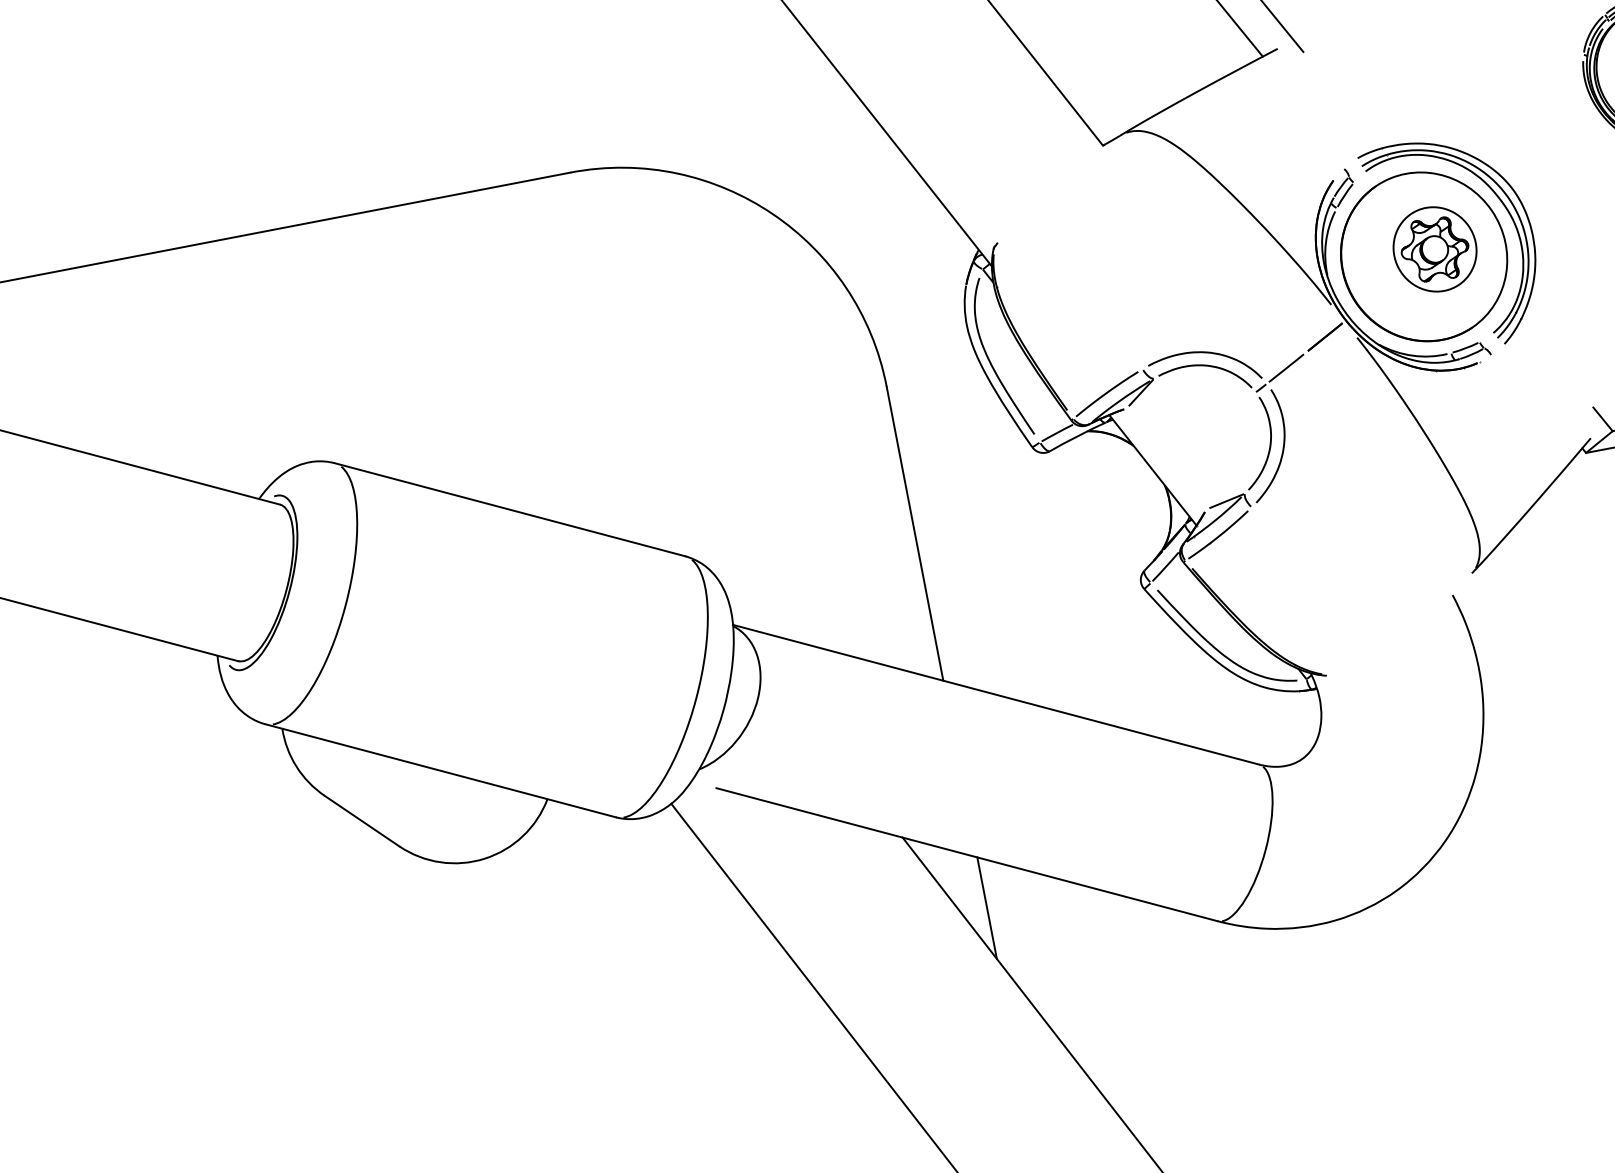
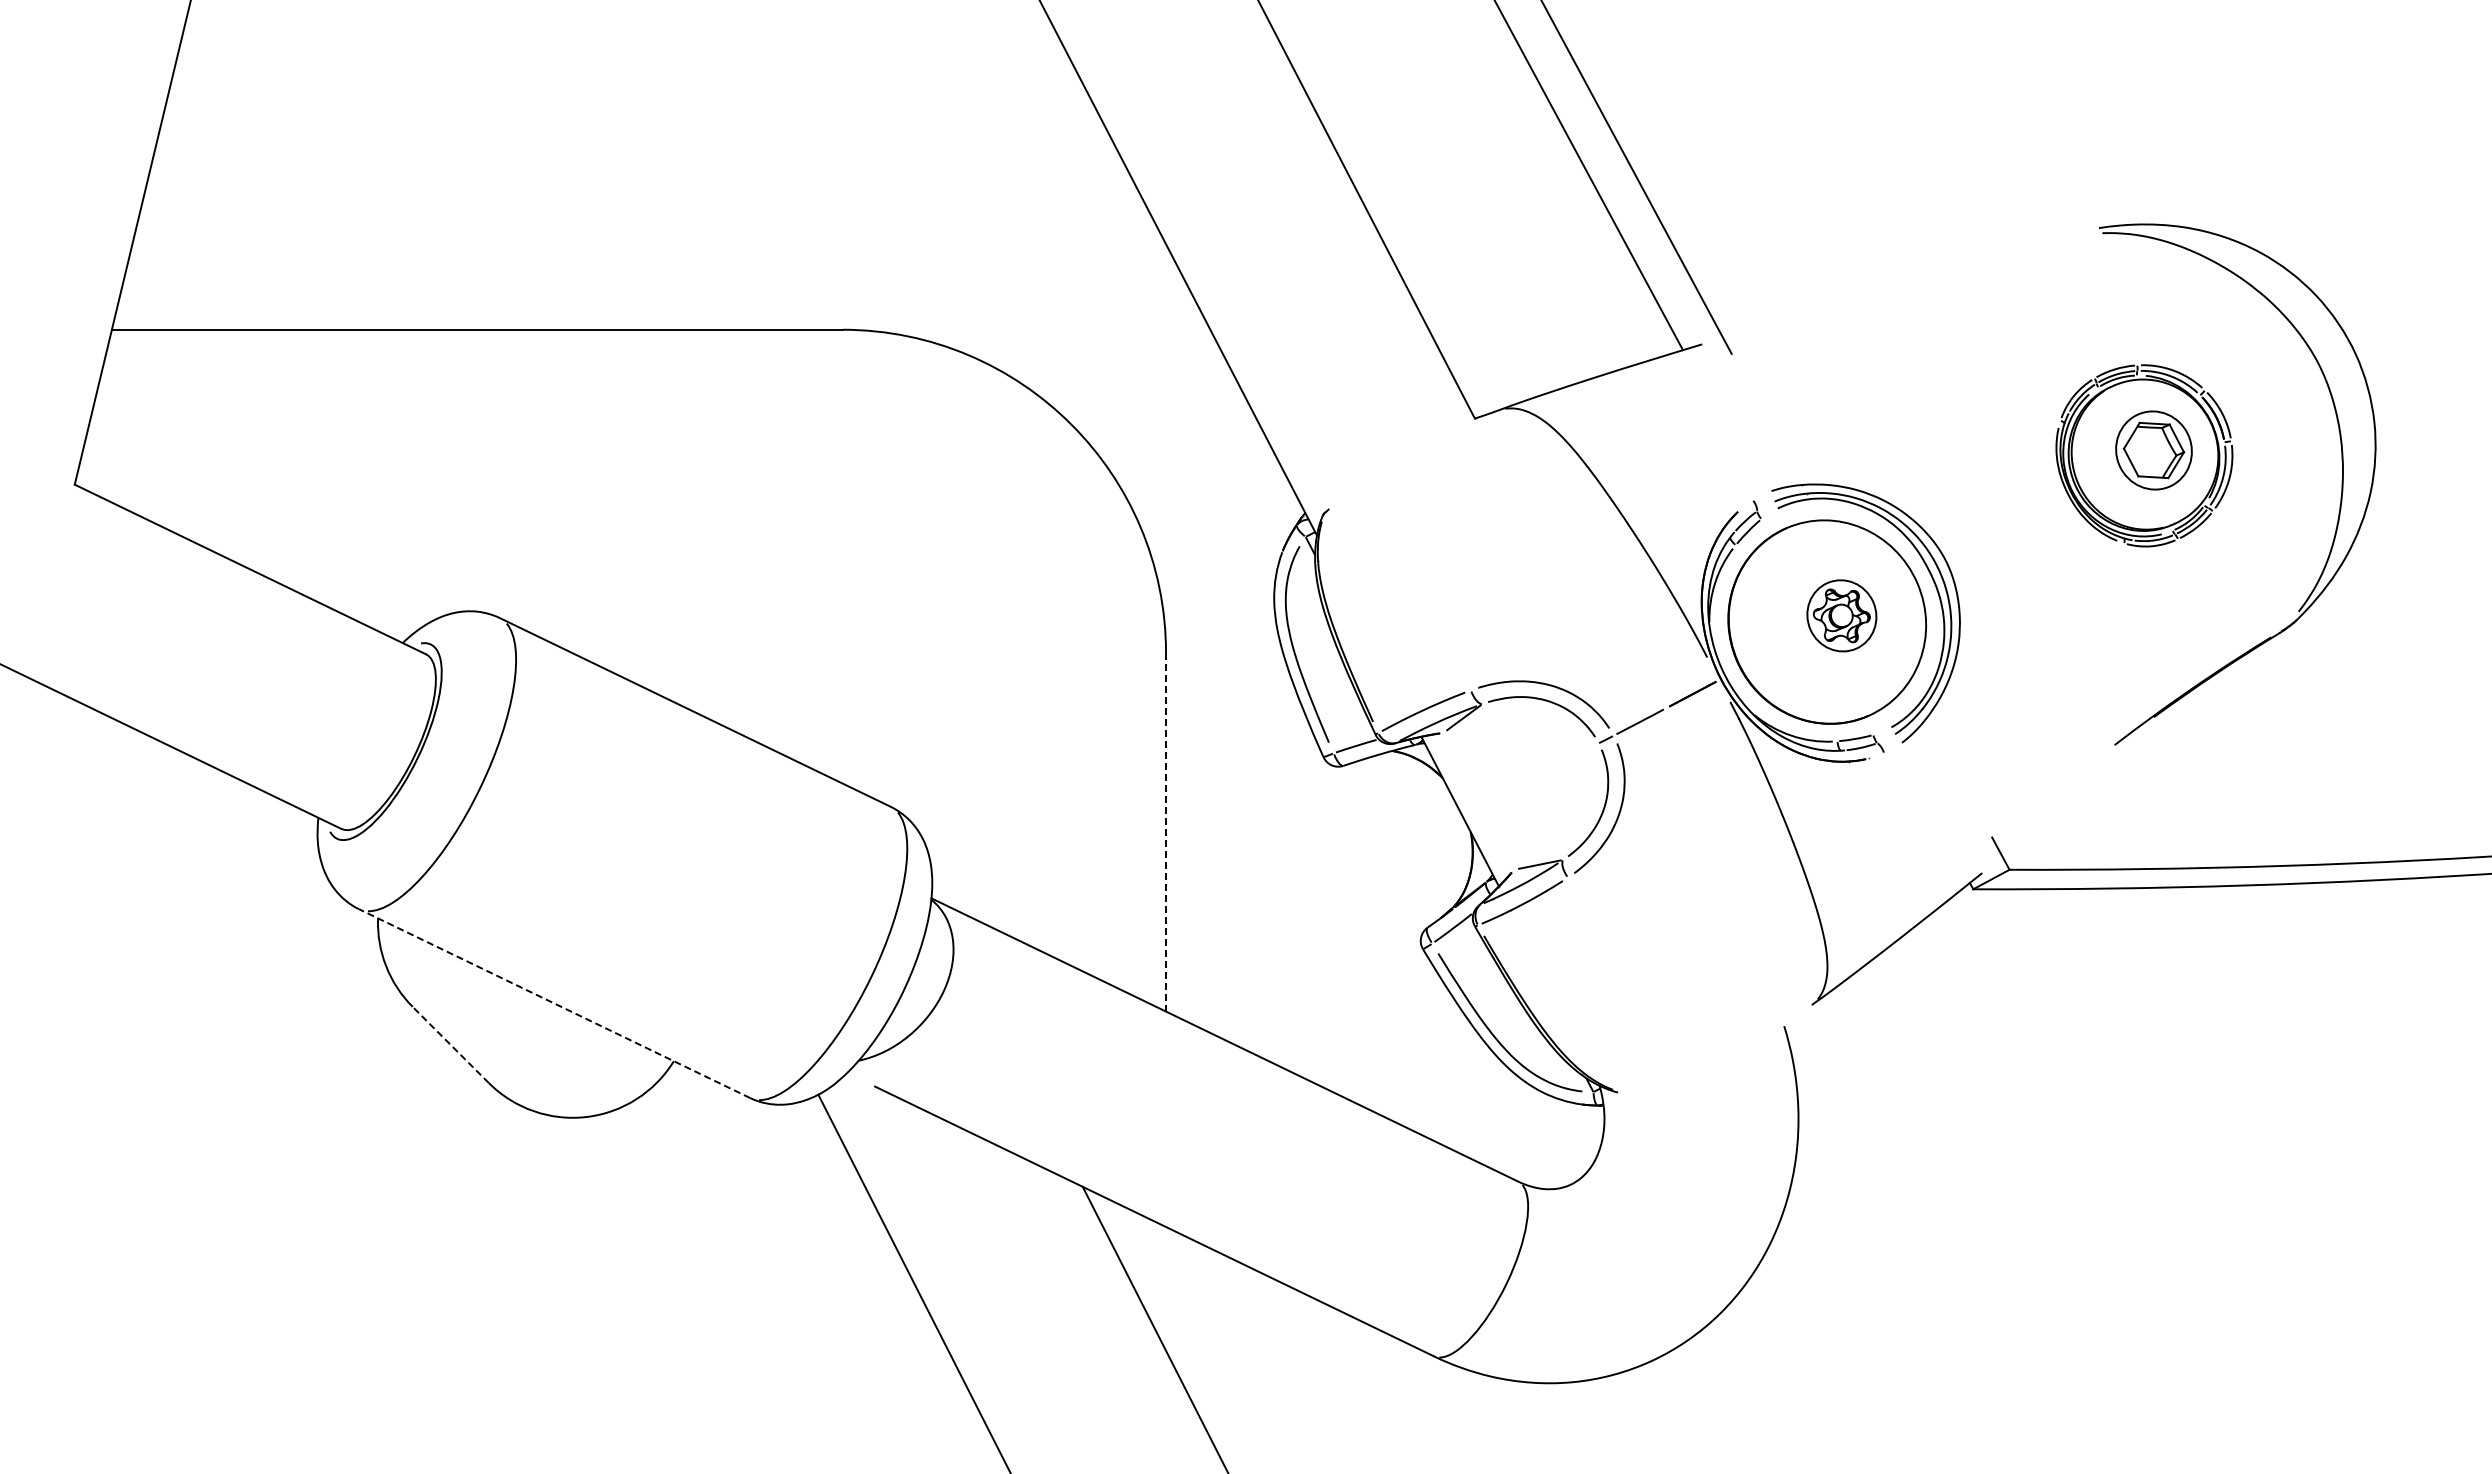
part: (1434, 249) -> (1841, 615), size x0.7
line: (915, 533) -> (1166, 832), solid -> dashed
line: (440, 770) -> (554, 1003), solid -> dashed
line: (361, 821) -> (450, 1045), solid -> dashed
line: (987, 907) -> (1166, 1288), removed

